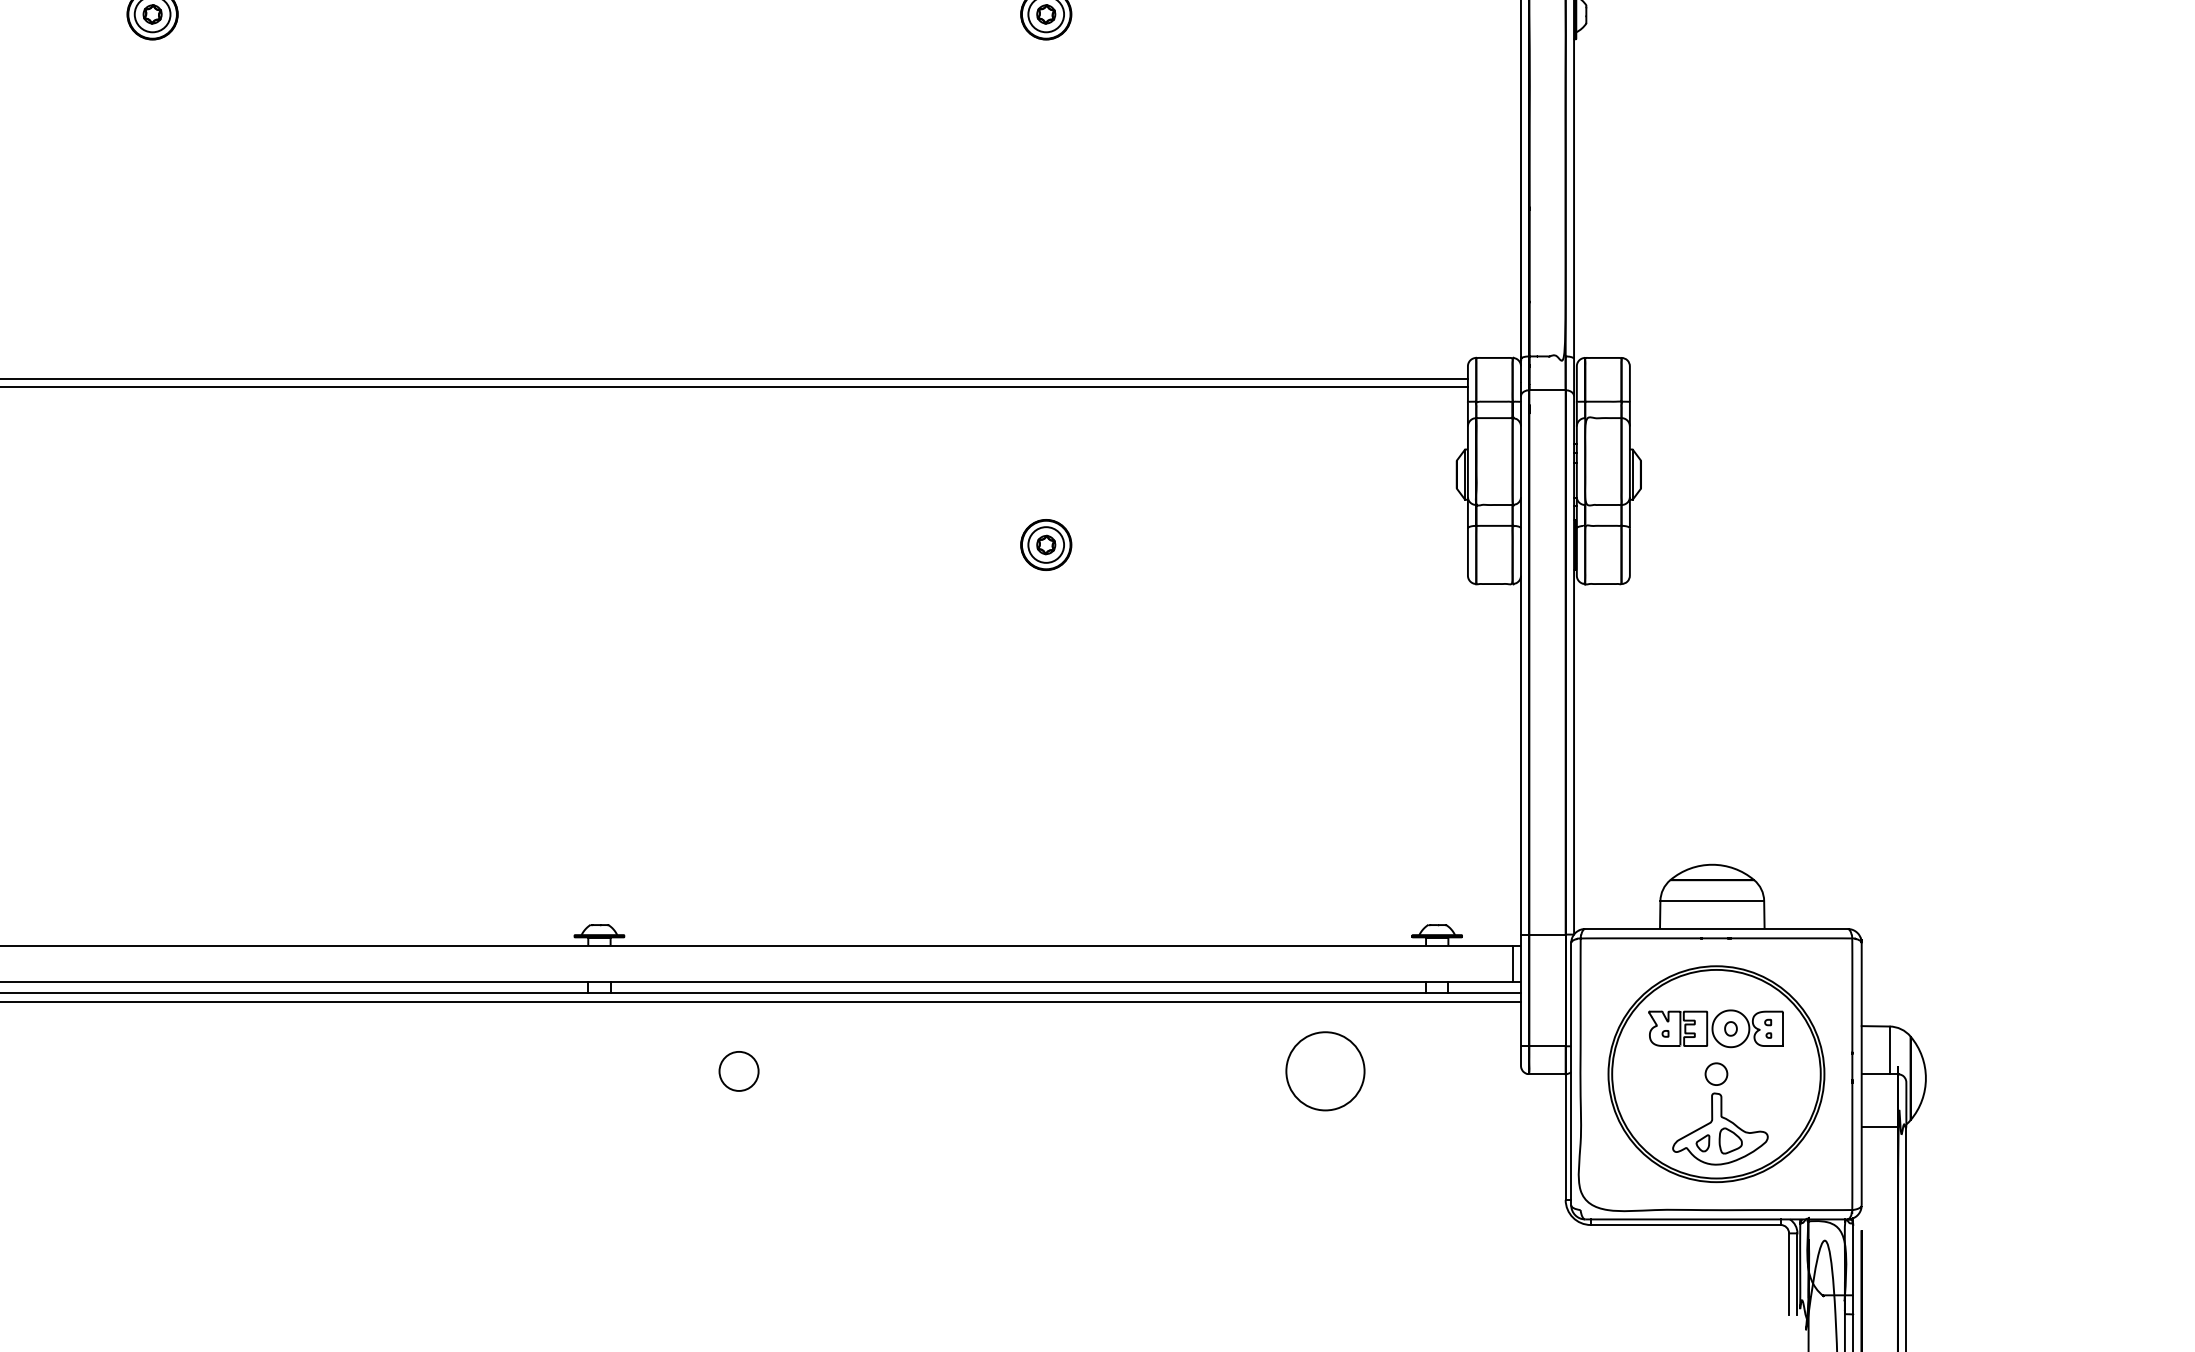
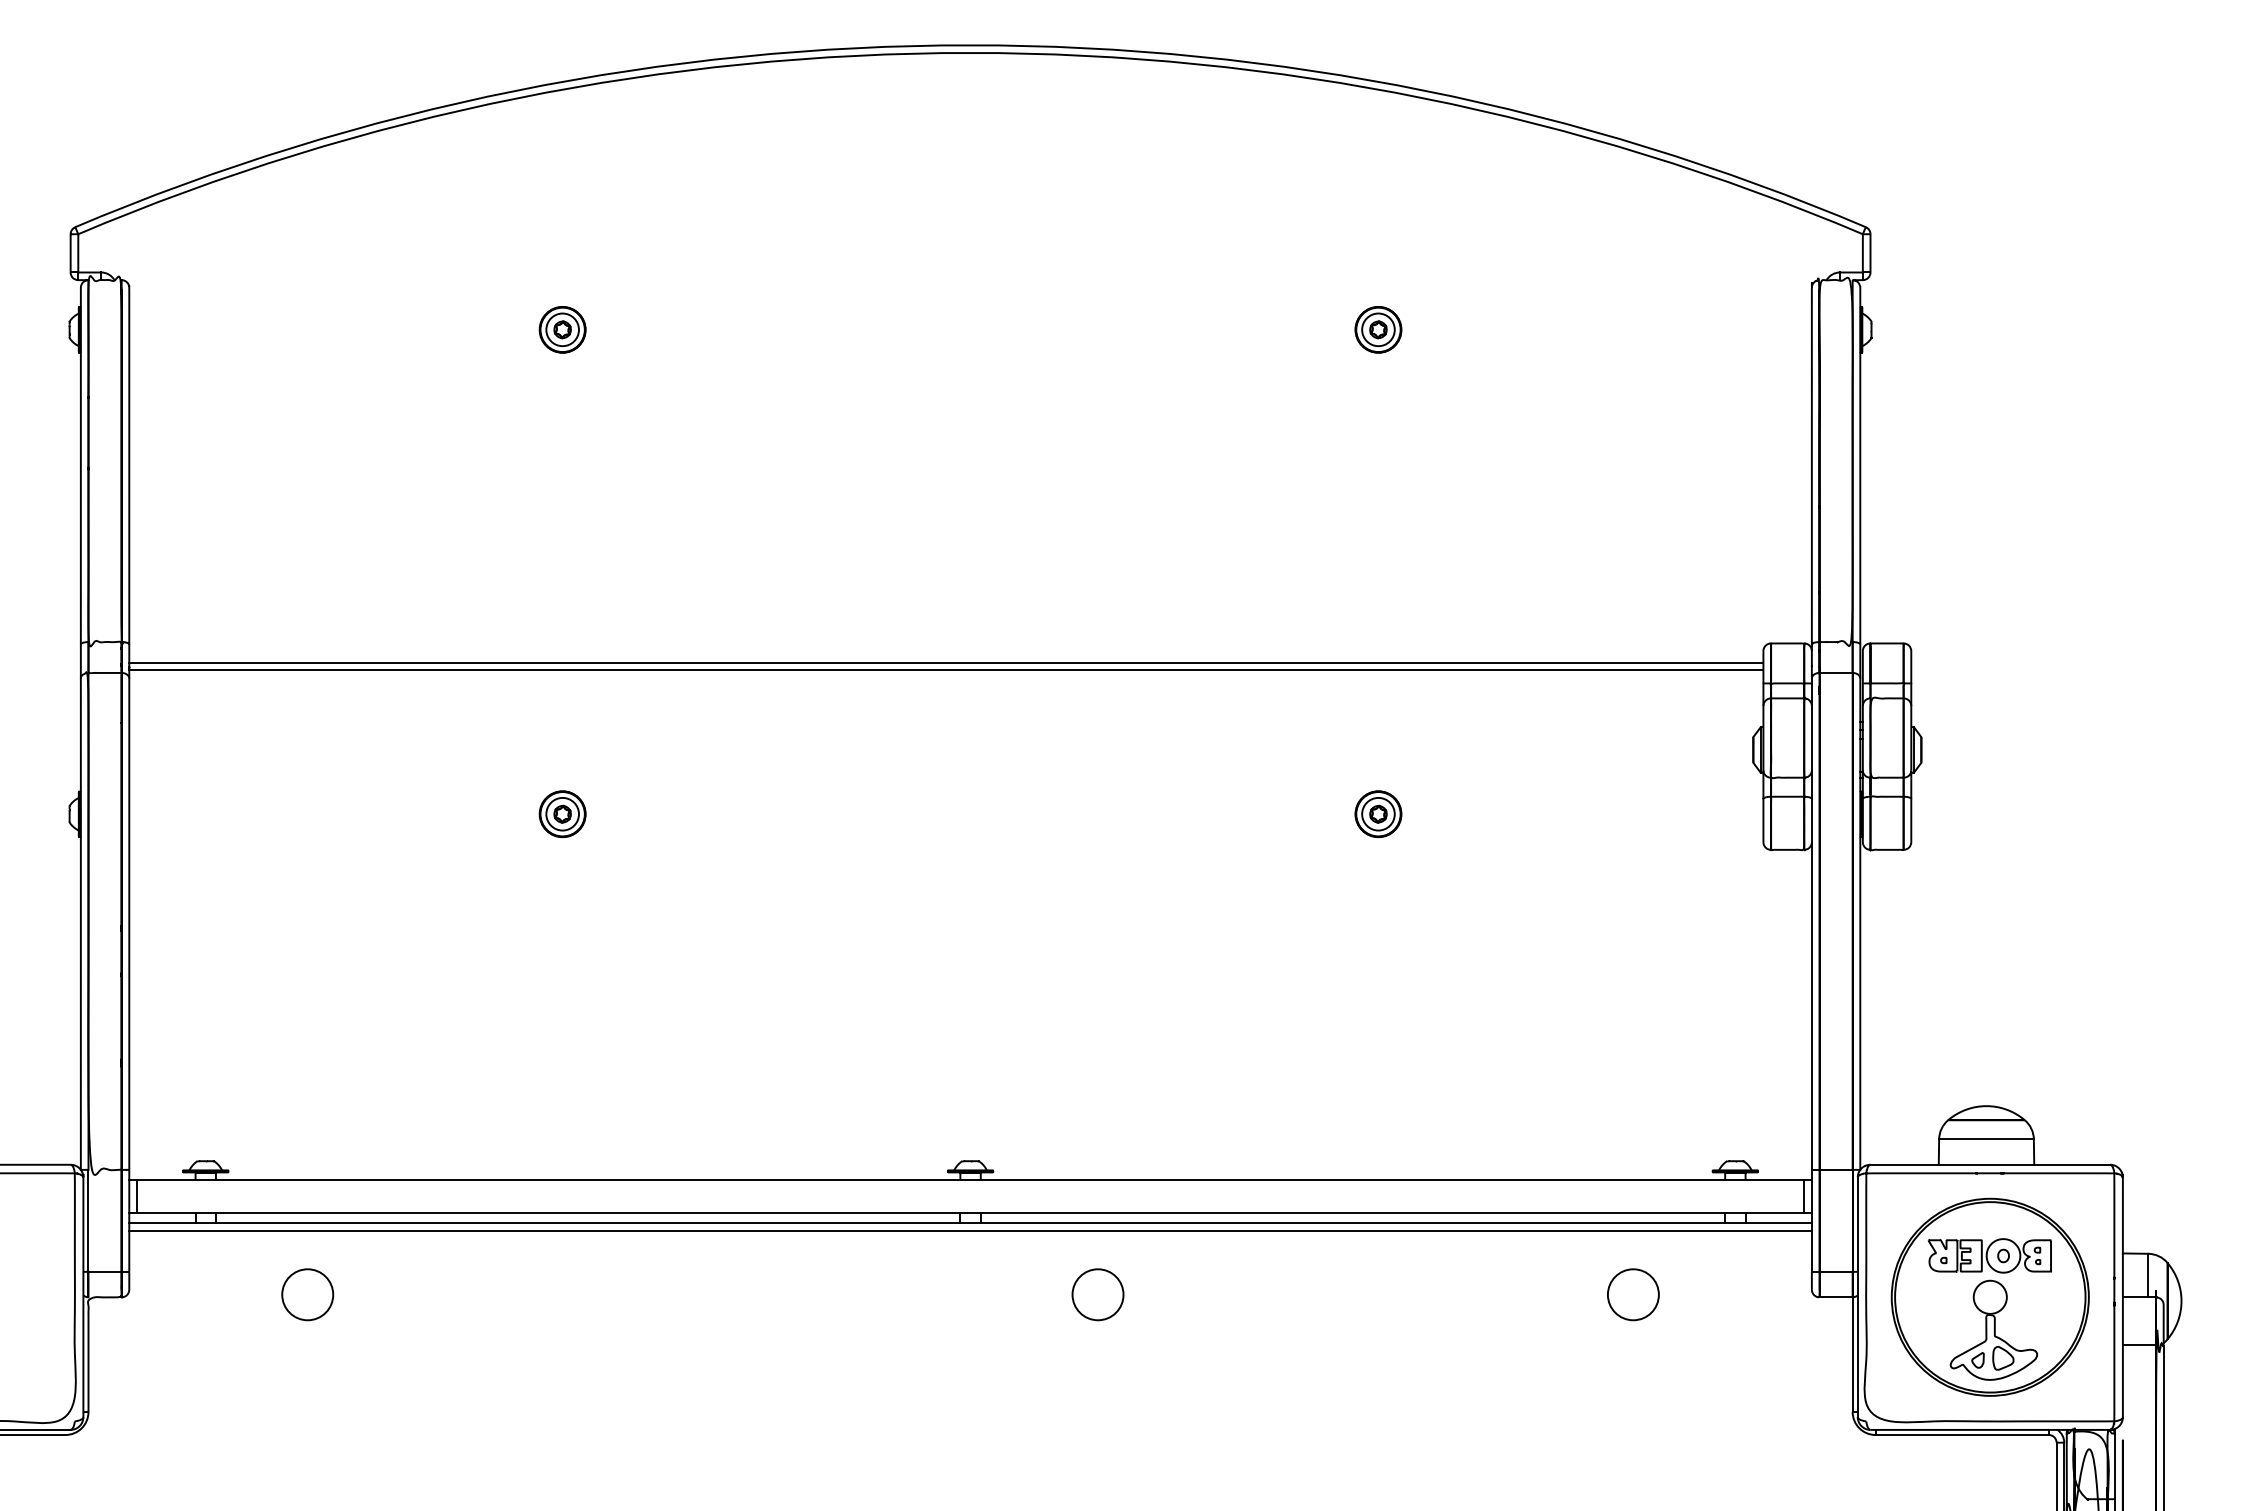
part: (152, 545) -> (562, 814), added
circle: (738, 1071) -> (1097, 1294), size x1.43
circle: (1325, 1071) -> (1633, 1294), size x0.71
circle: (1715, 1073) -> (1989, 1296), size x1.67

